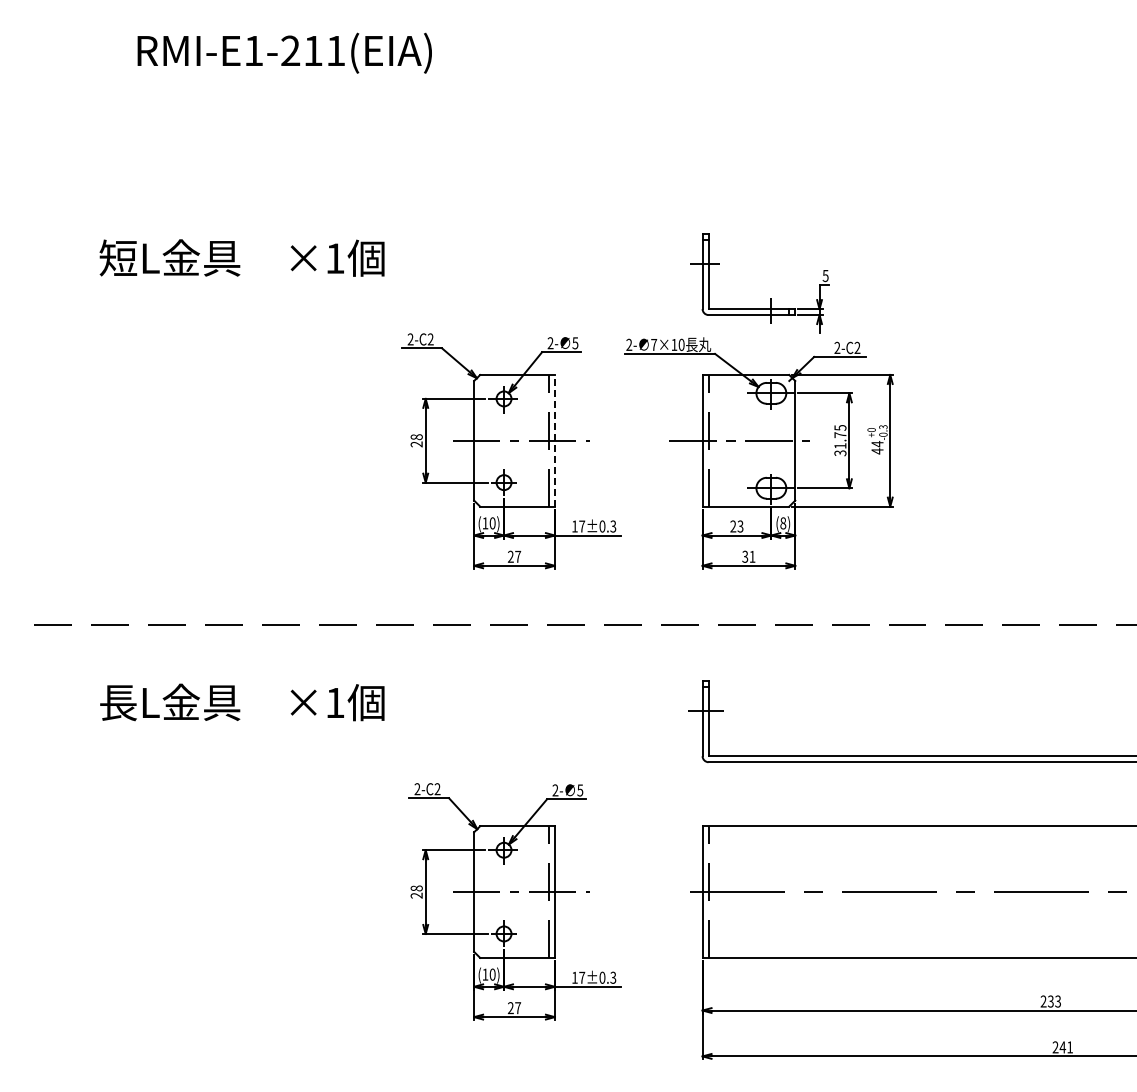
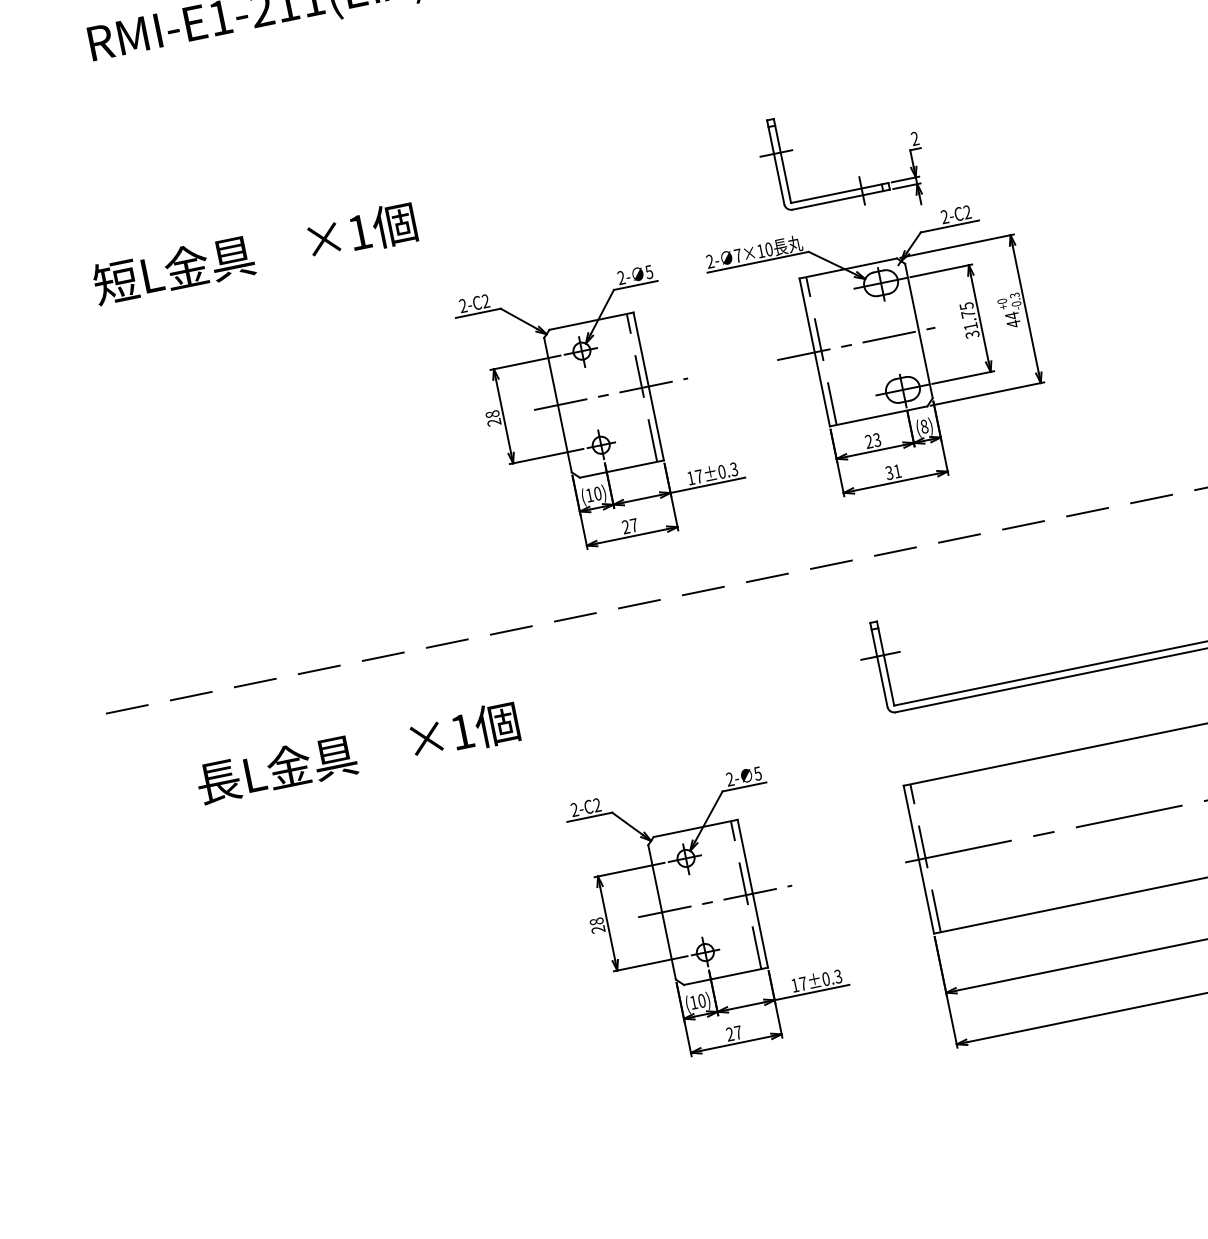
text: (825, 275) -> (914, 138), 5 -> 2
line: (554, 440) -> (648, 386), dashed -> solid

